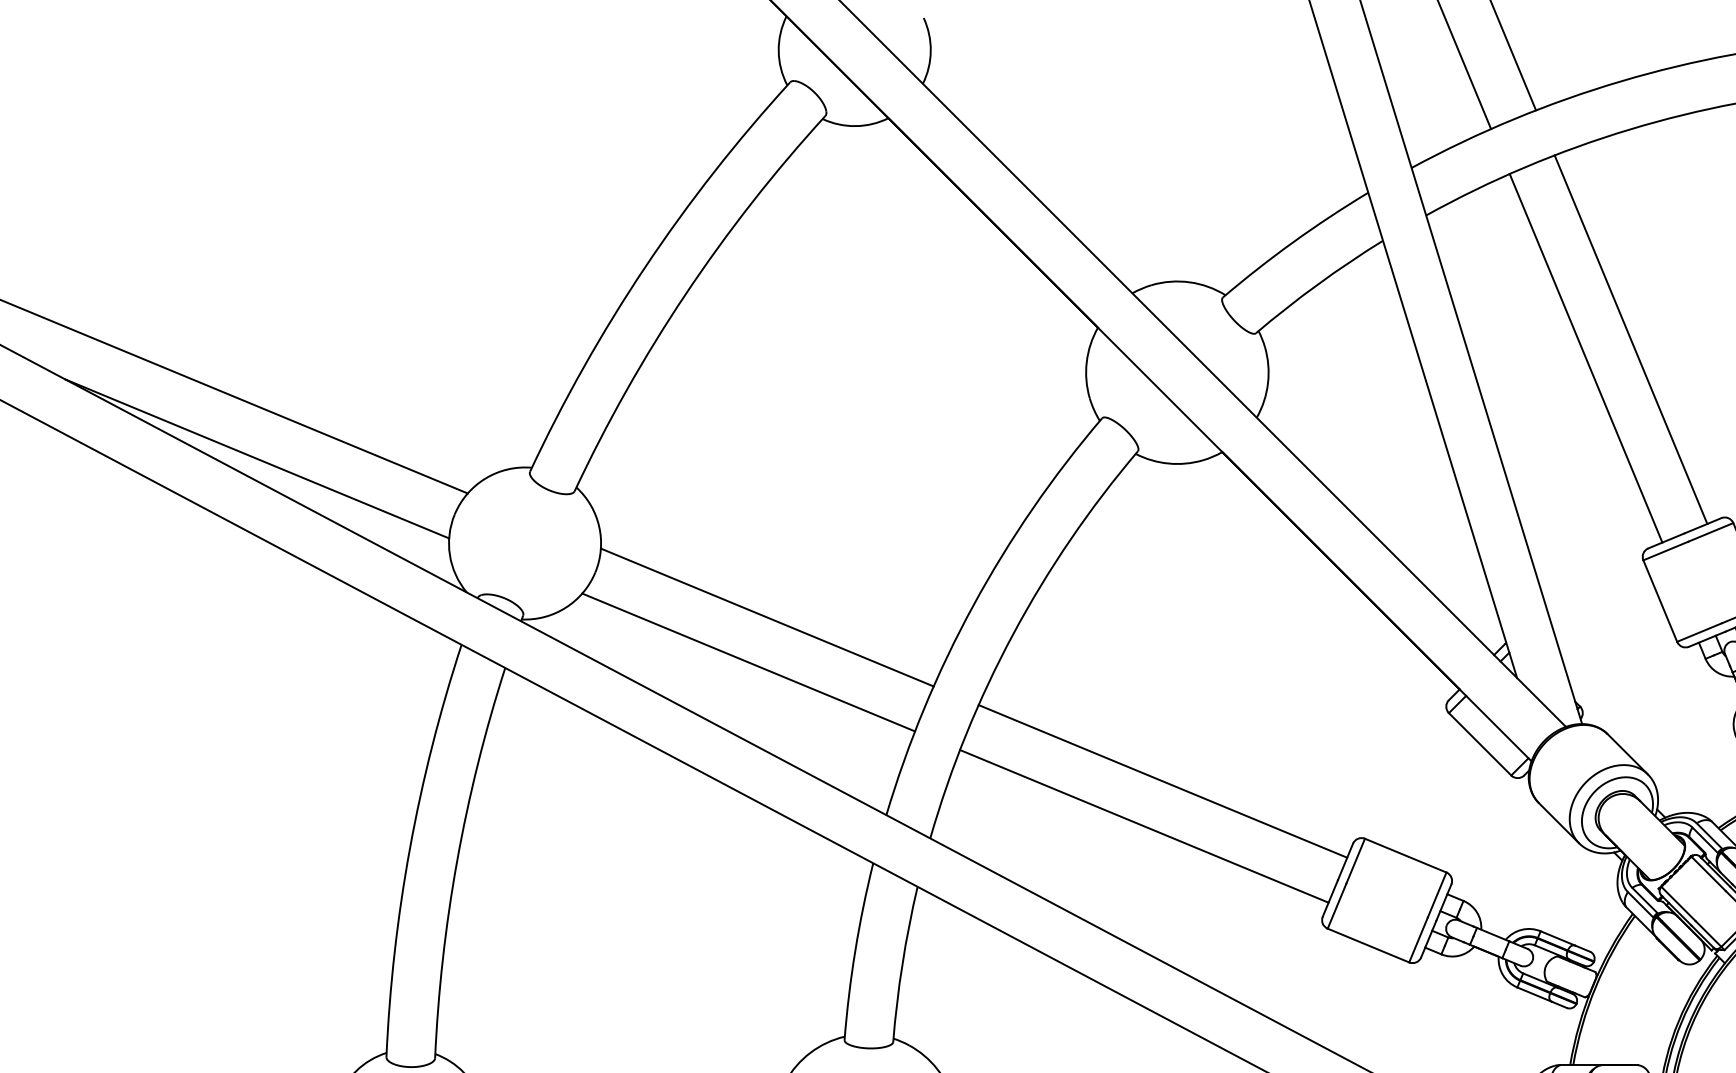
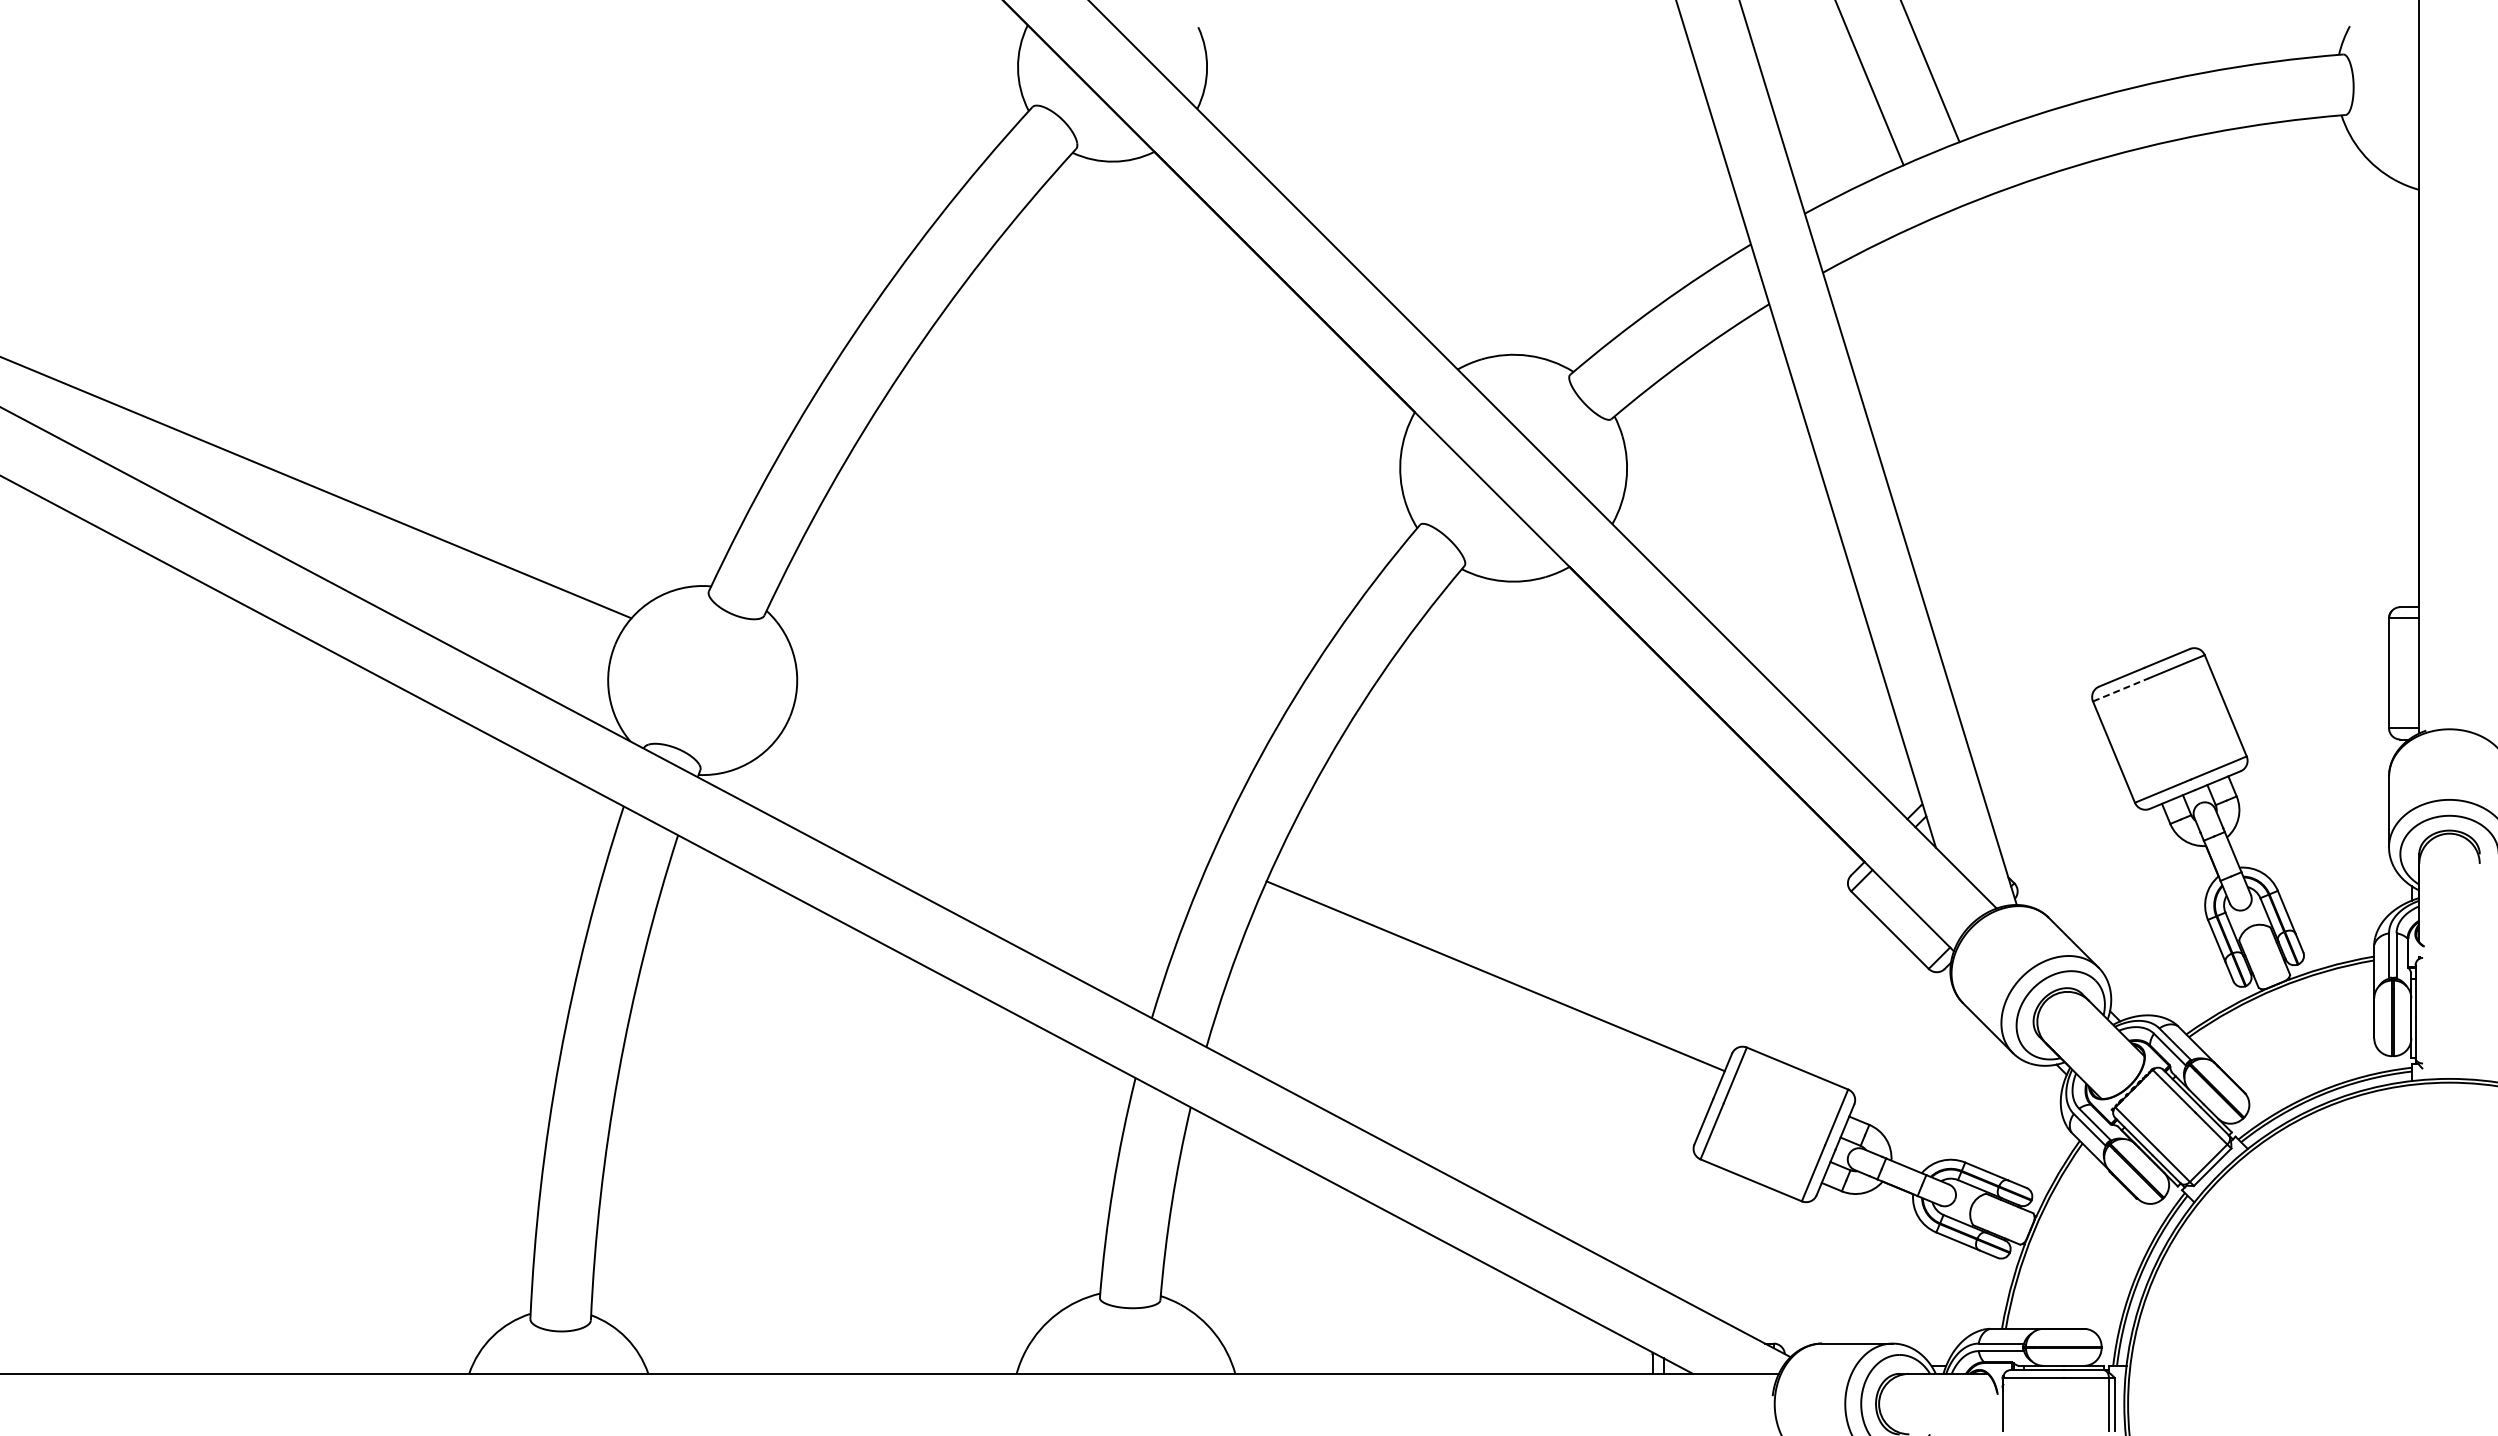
line: (1630, 339) -> (2077, 427), removed
line: (1585, 358) -> (2021, 450), removed
line: (257, 459) -> (369, 575), removed
line: (1666, 550) -> (2121, 689), solid -> dashed
line: (767, 617) -> (1003, 772), removed
line: (748, 662) -> (980, 828), removed
line: (1144, 826) -> (1472, 1032), removed

